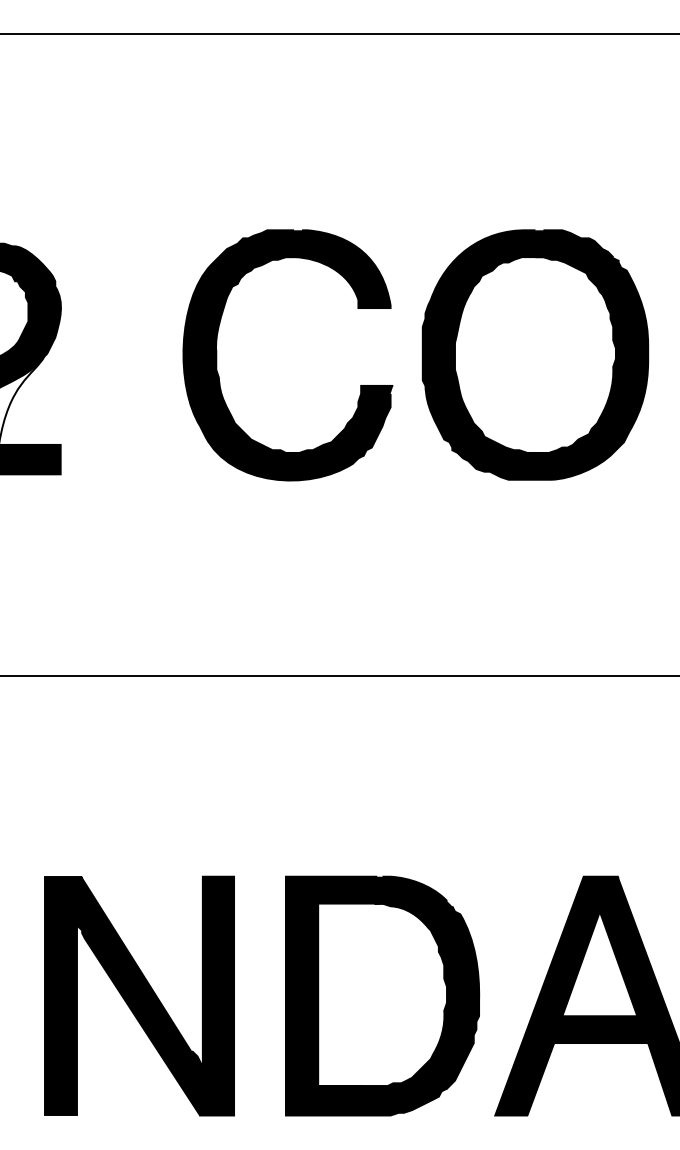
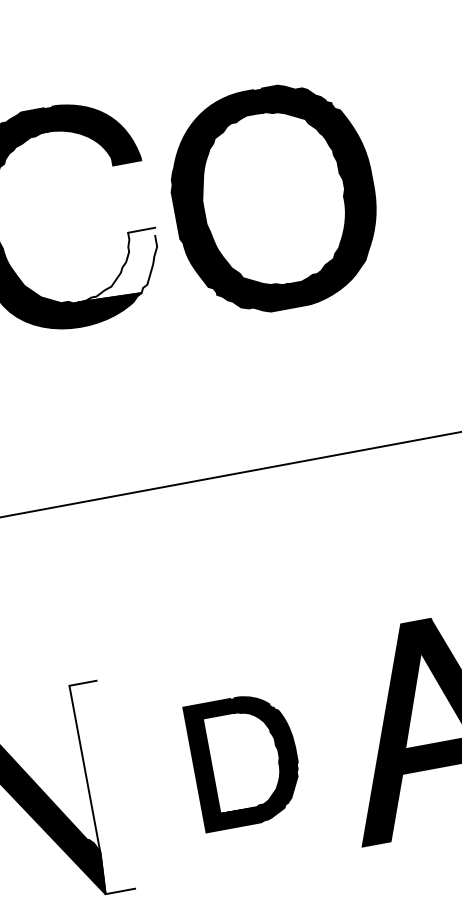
part: (535, 354) -> (274, 198), moved
fill: (342, 420) -> (117, 265), removed
fill: (217, 995) -> (101, 786), removed
part: (382, 995) -> (245, 760), size x0.6

